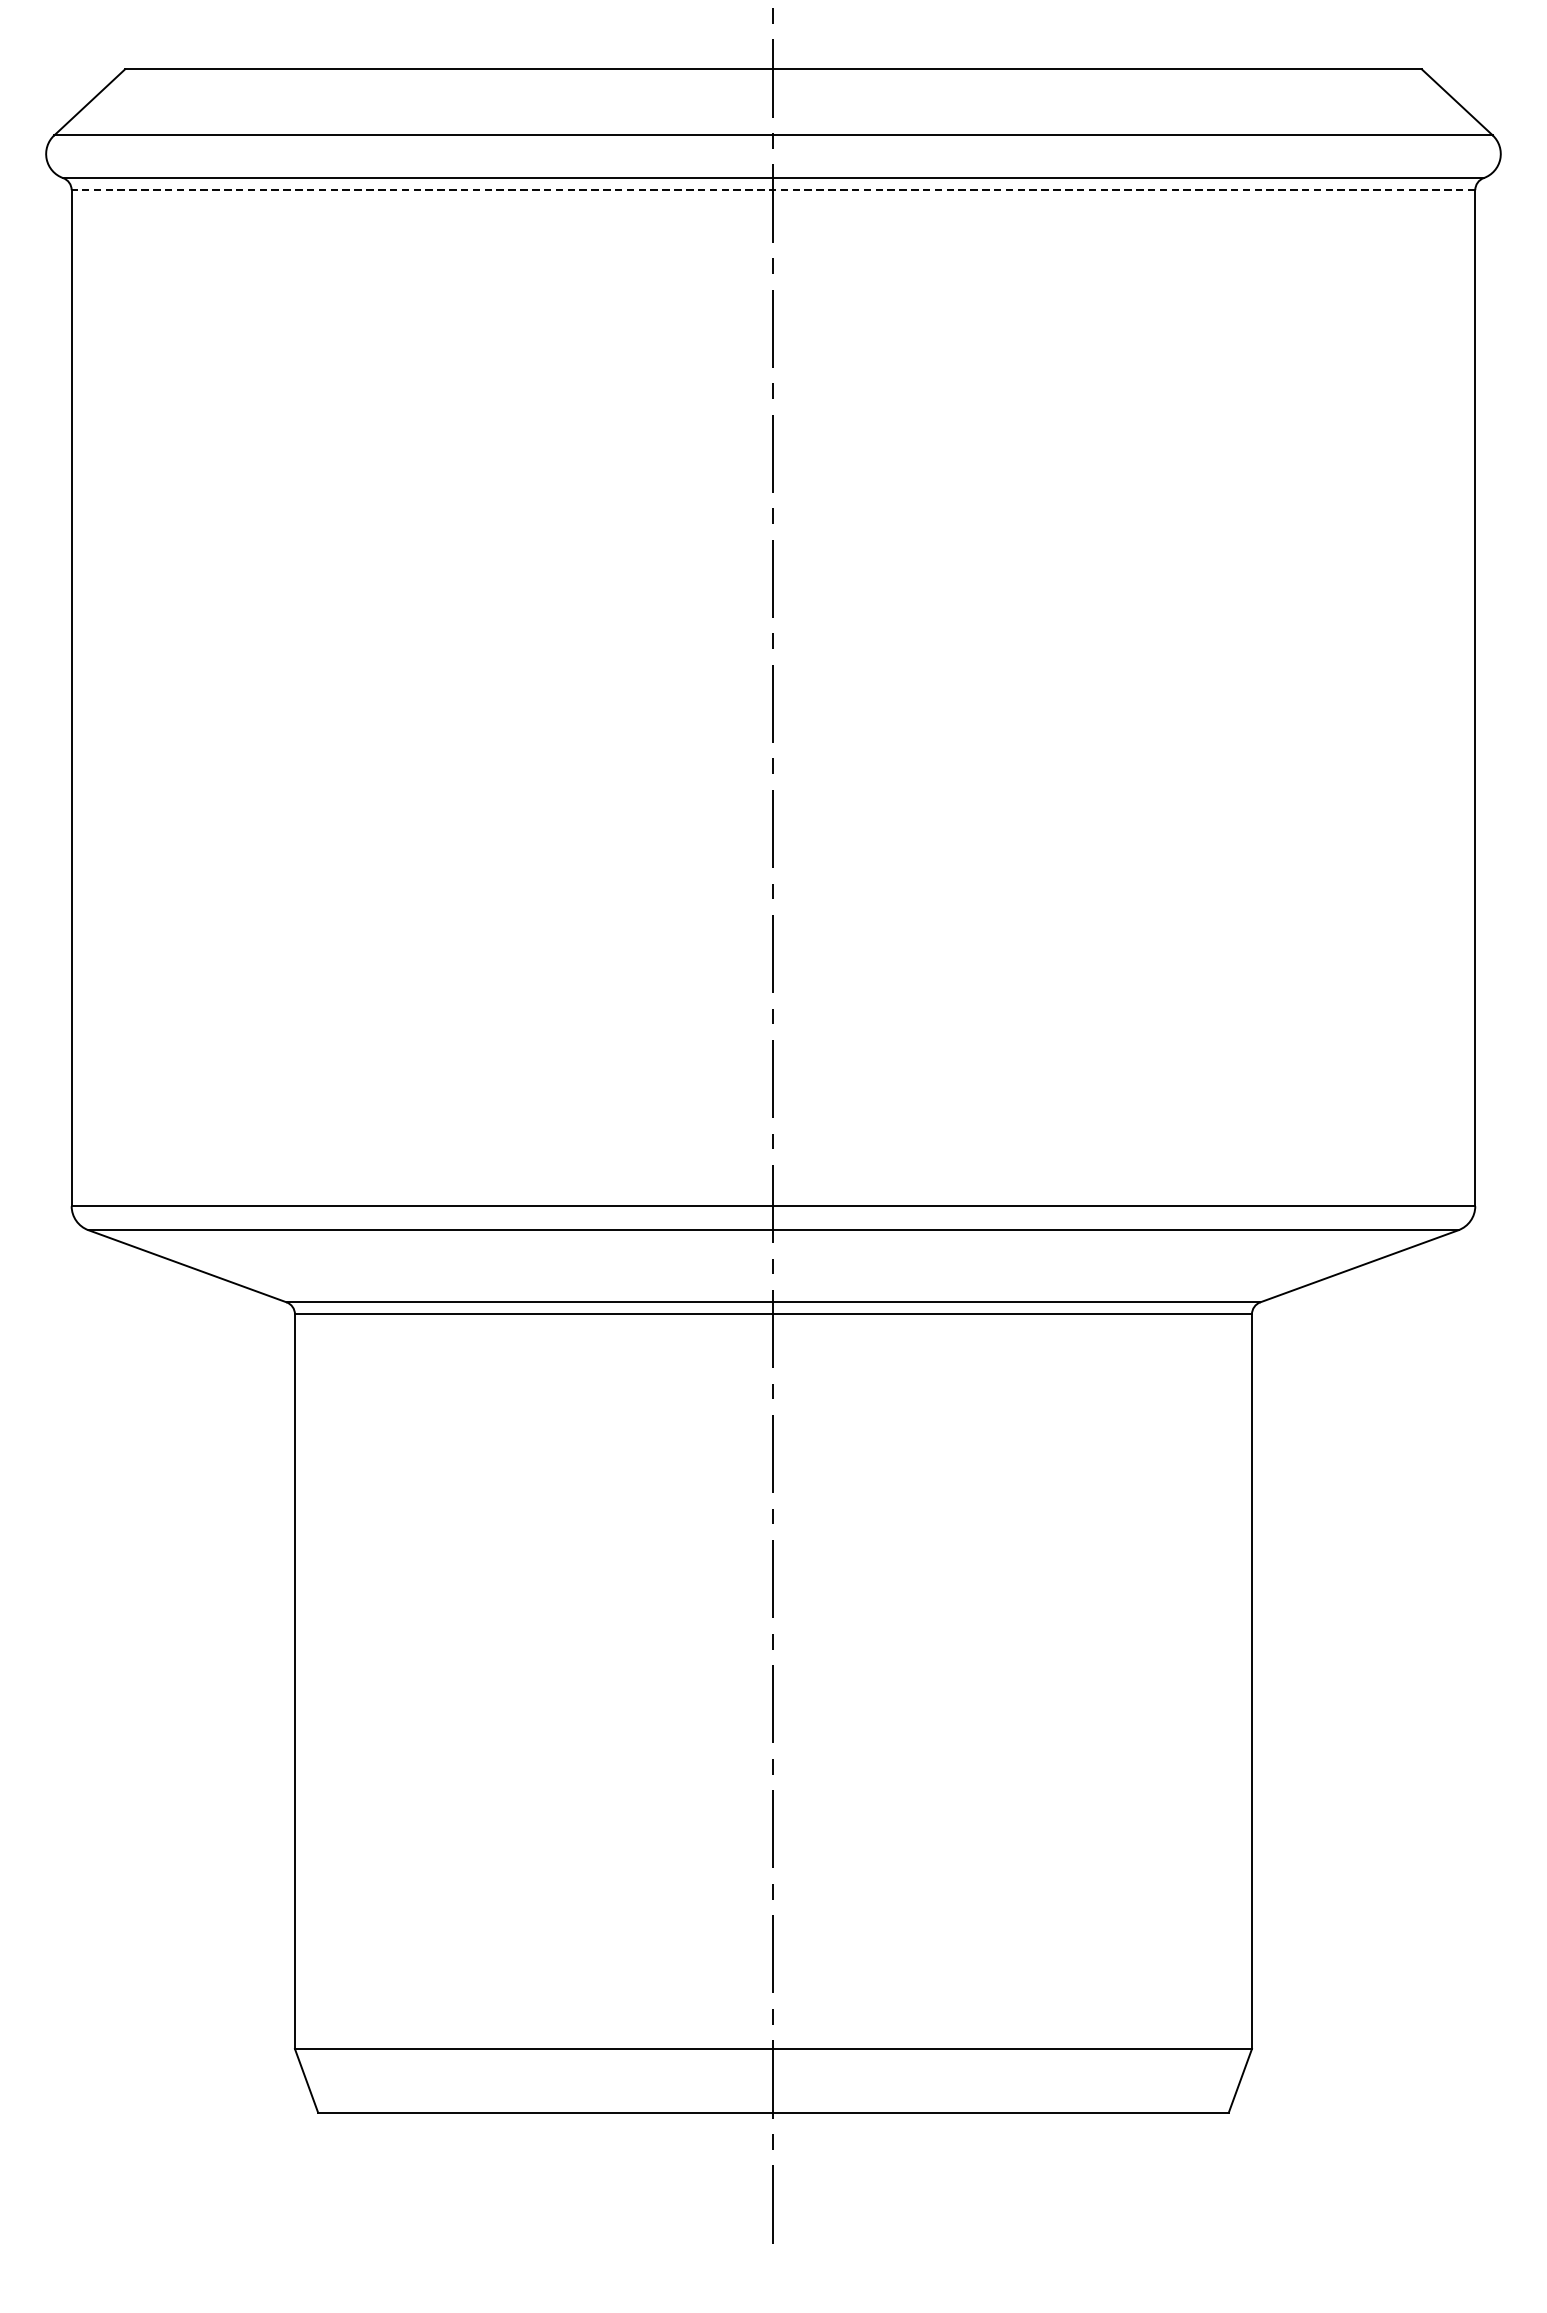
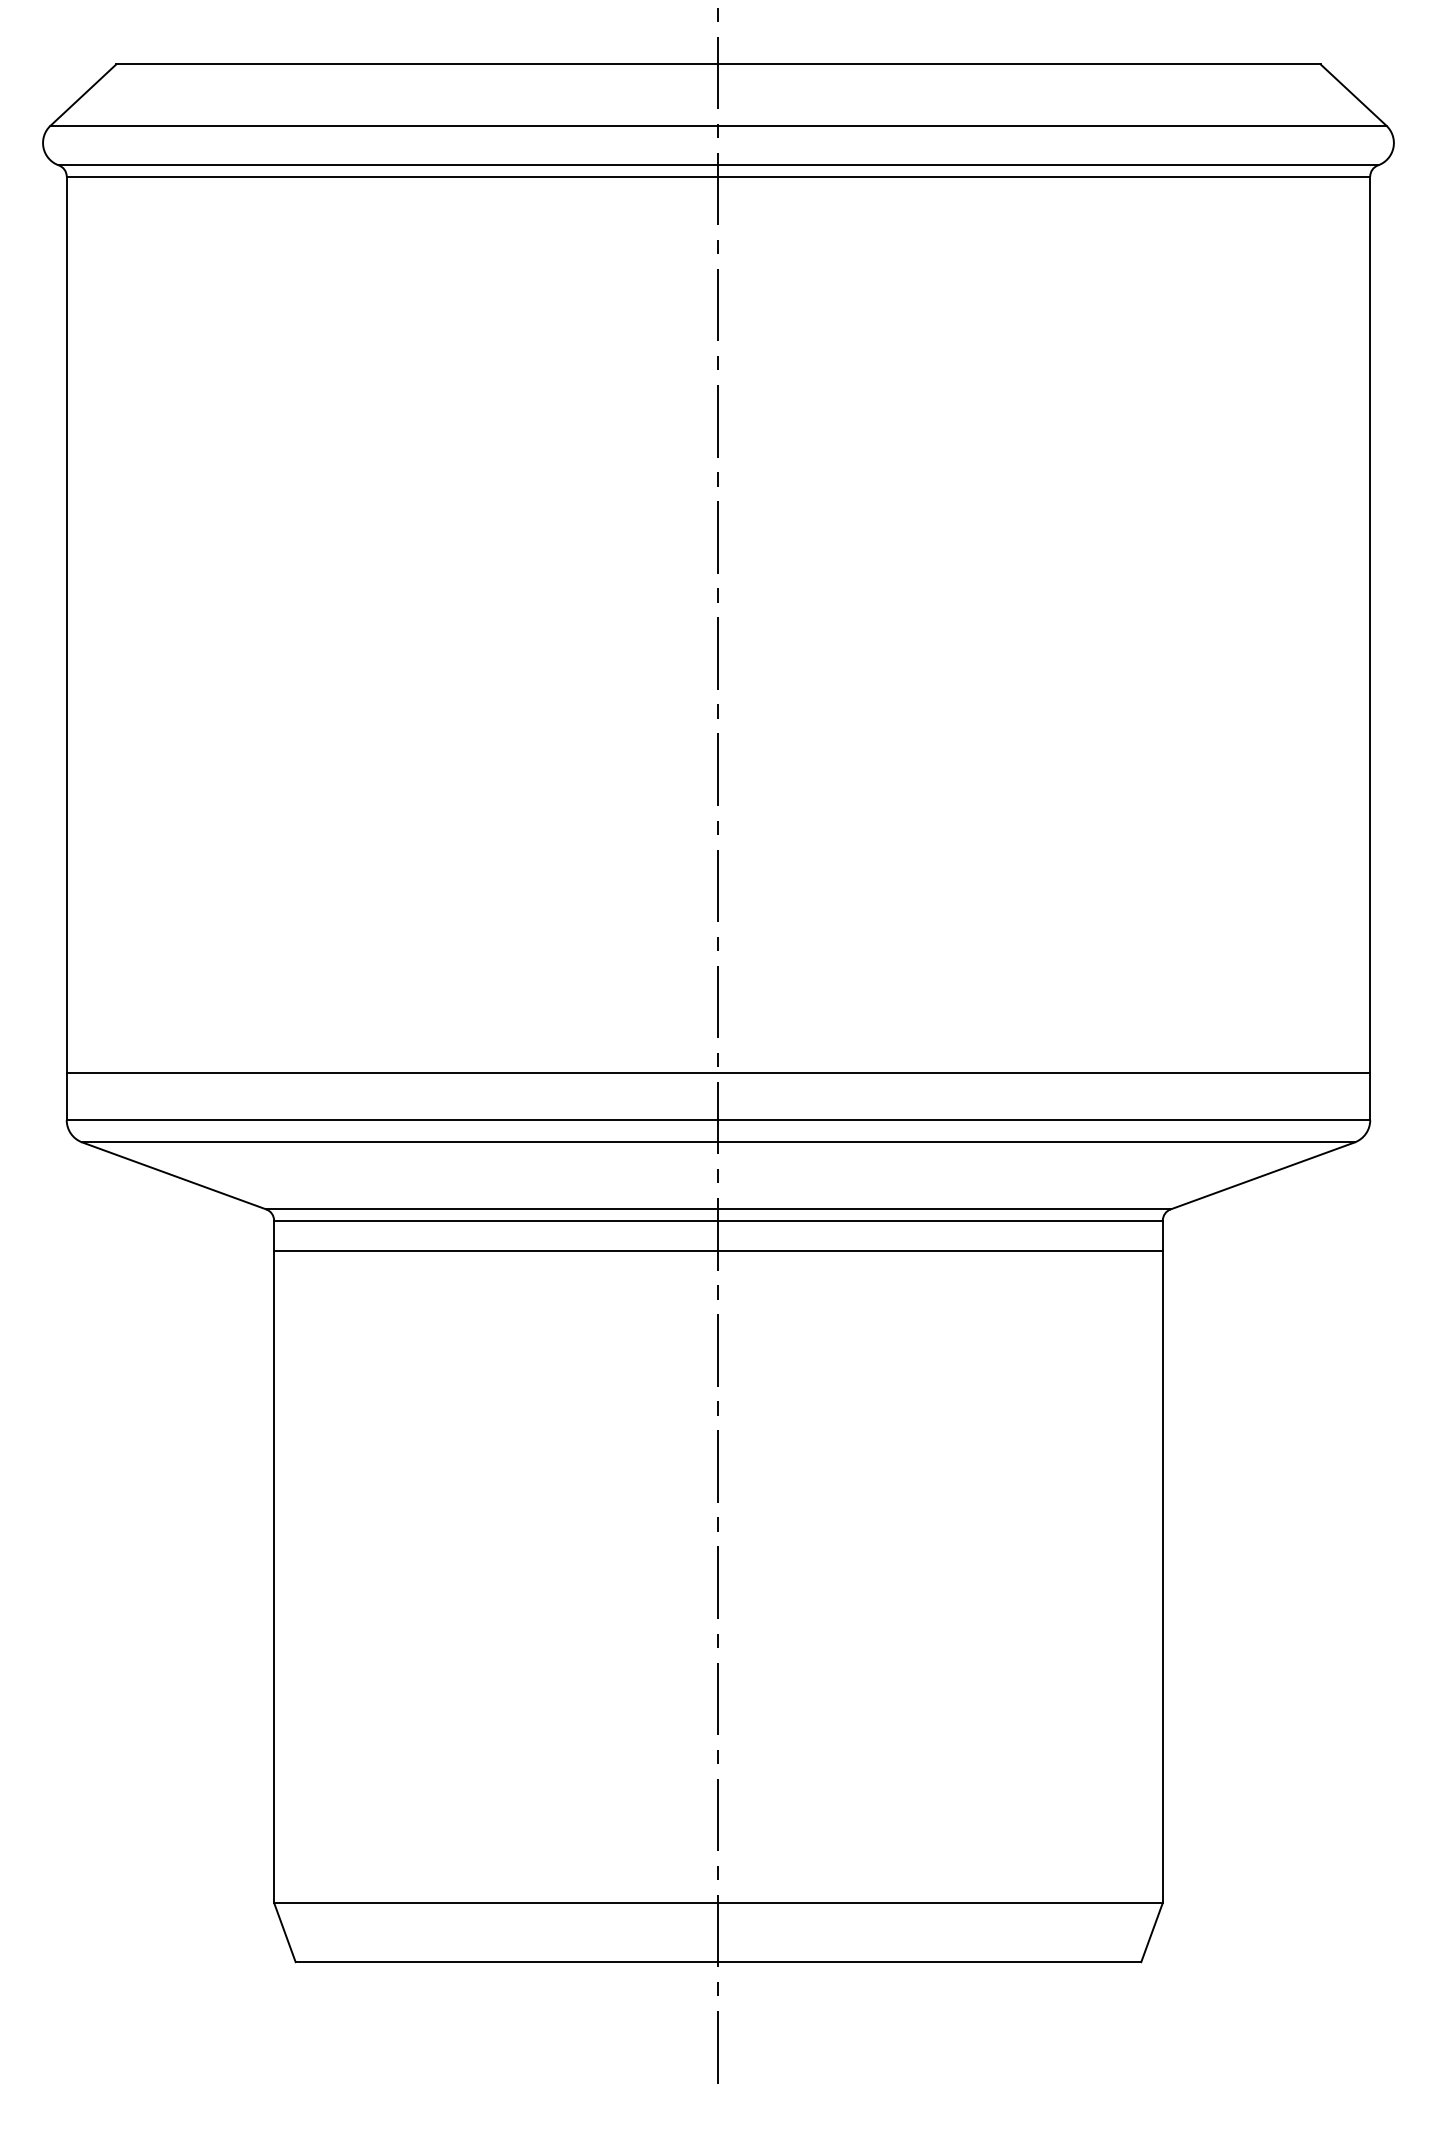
line: (773, 190) -> (718, 176), dashed -> solid
line: (773, 1155) -> (718, 1073), added
line: (773, 1347) -> (718, 1251), added

